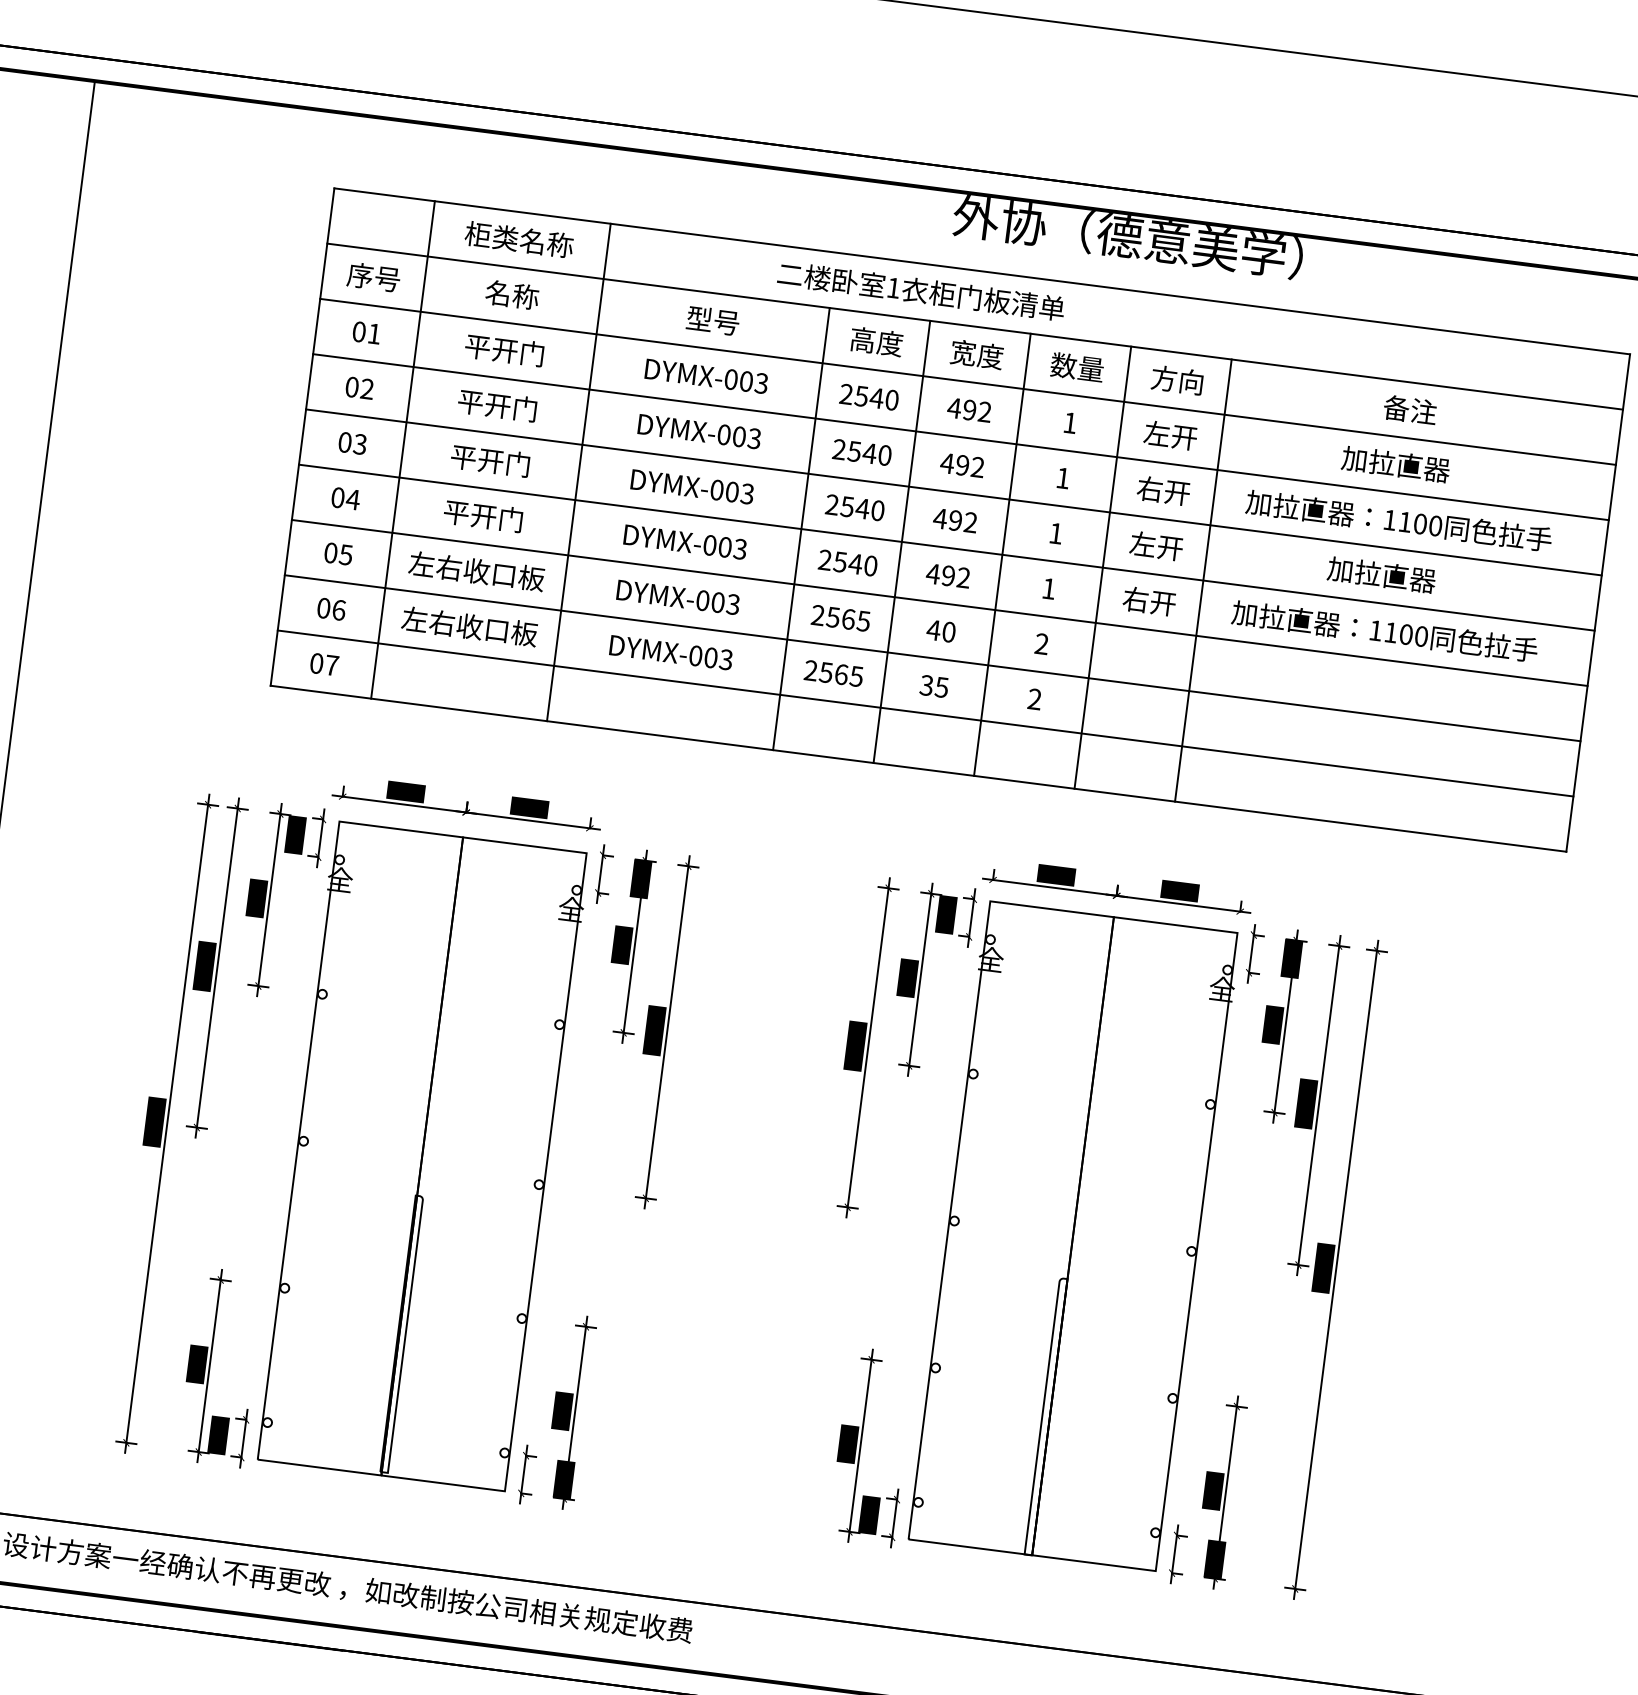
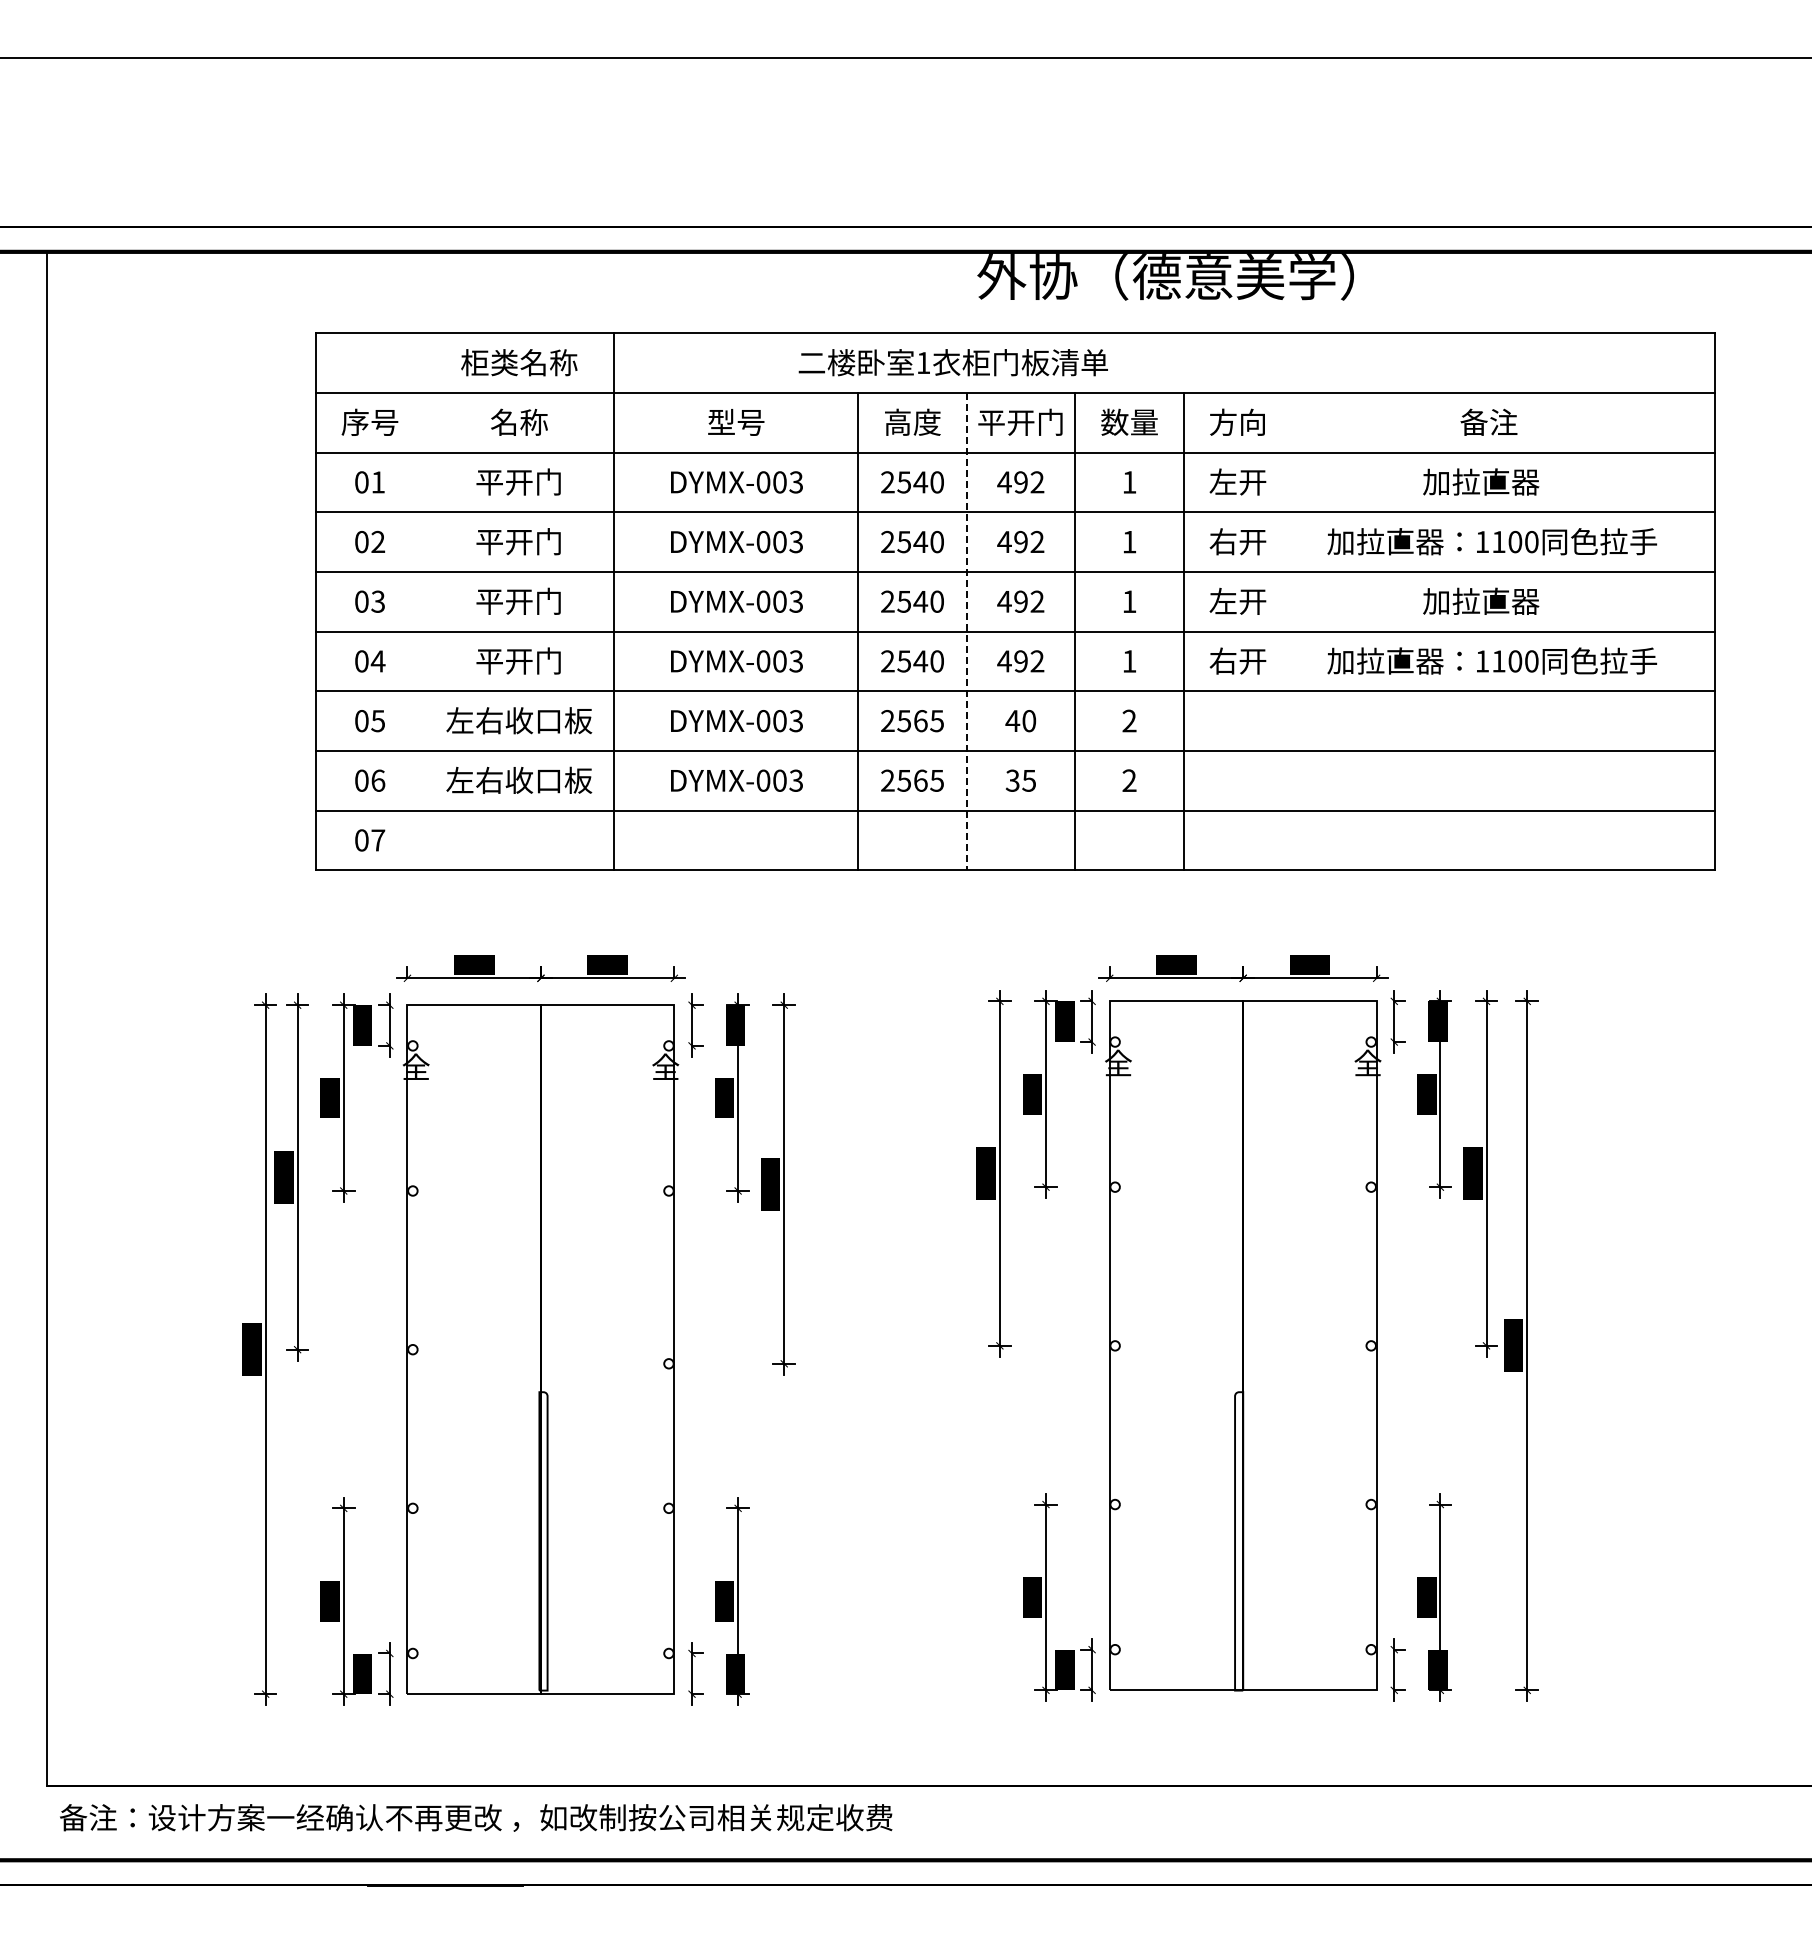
text: (976, 354) -> (1020, 422), 宽度 -> 平开门
line: (403, 449) -> (424, 601), removed
line: (901, 541) -> (966, 631), solid -> dashed
line: (1203, 580) -> (1292, 631), removed

